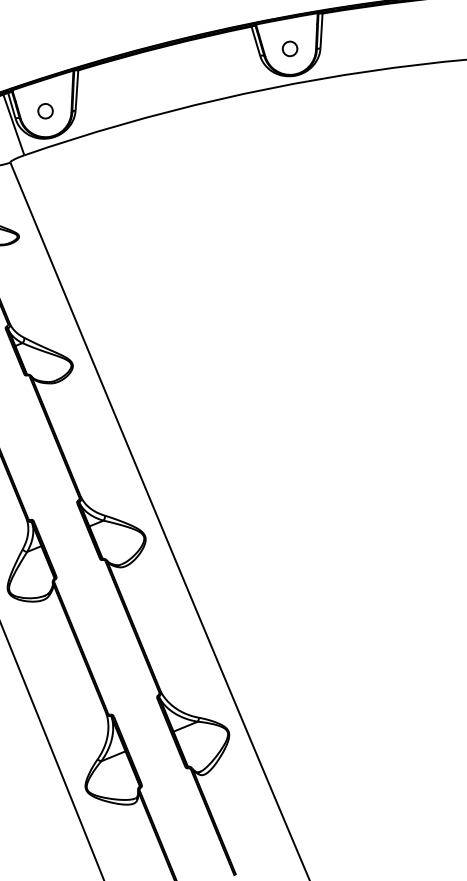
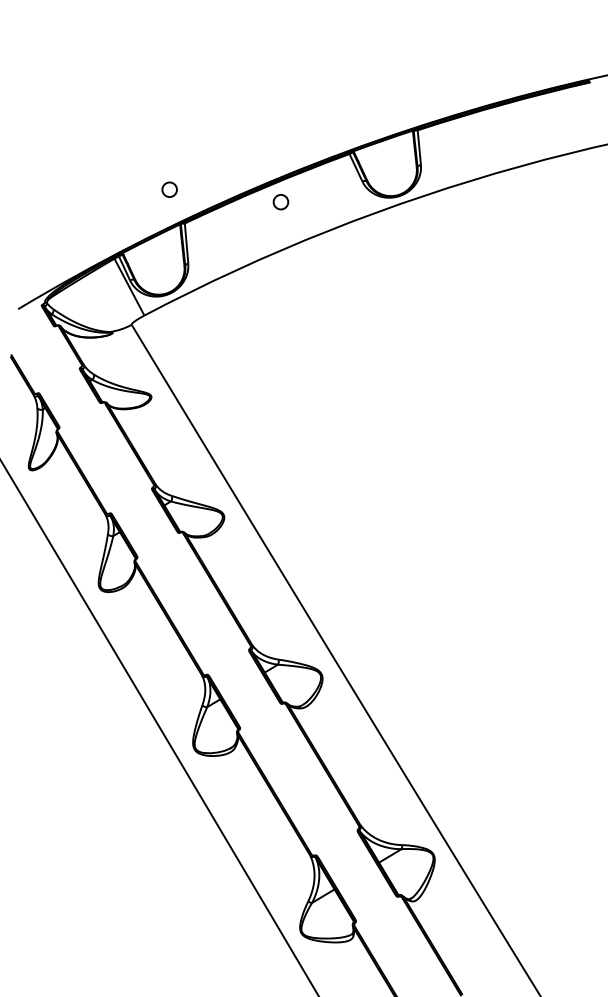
circle: (289, 49) -> (280, 202), moved
circle: (45, 110) -> (169, 189), moved

